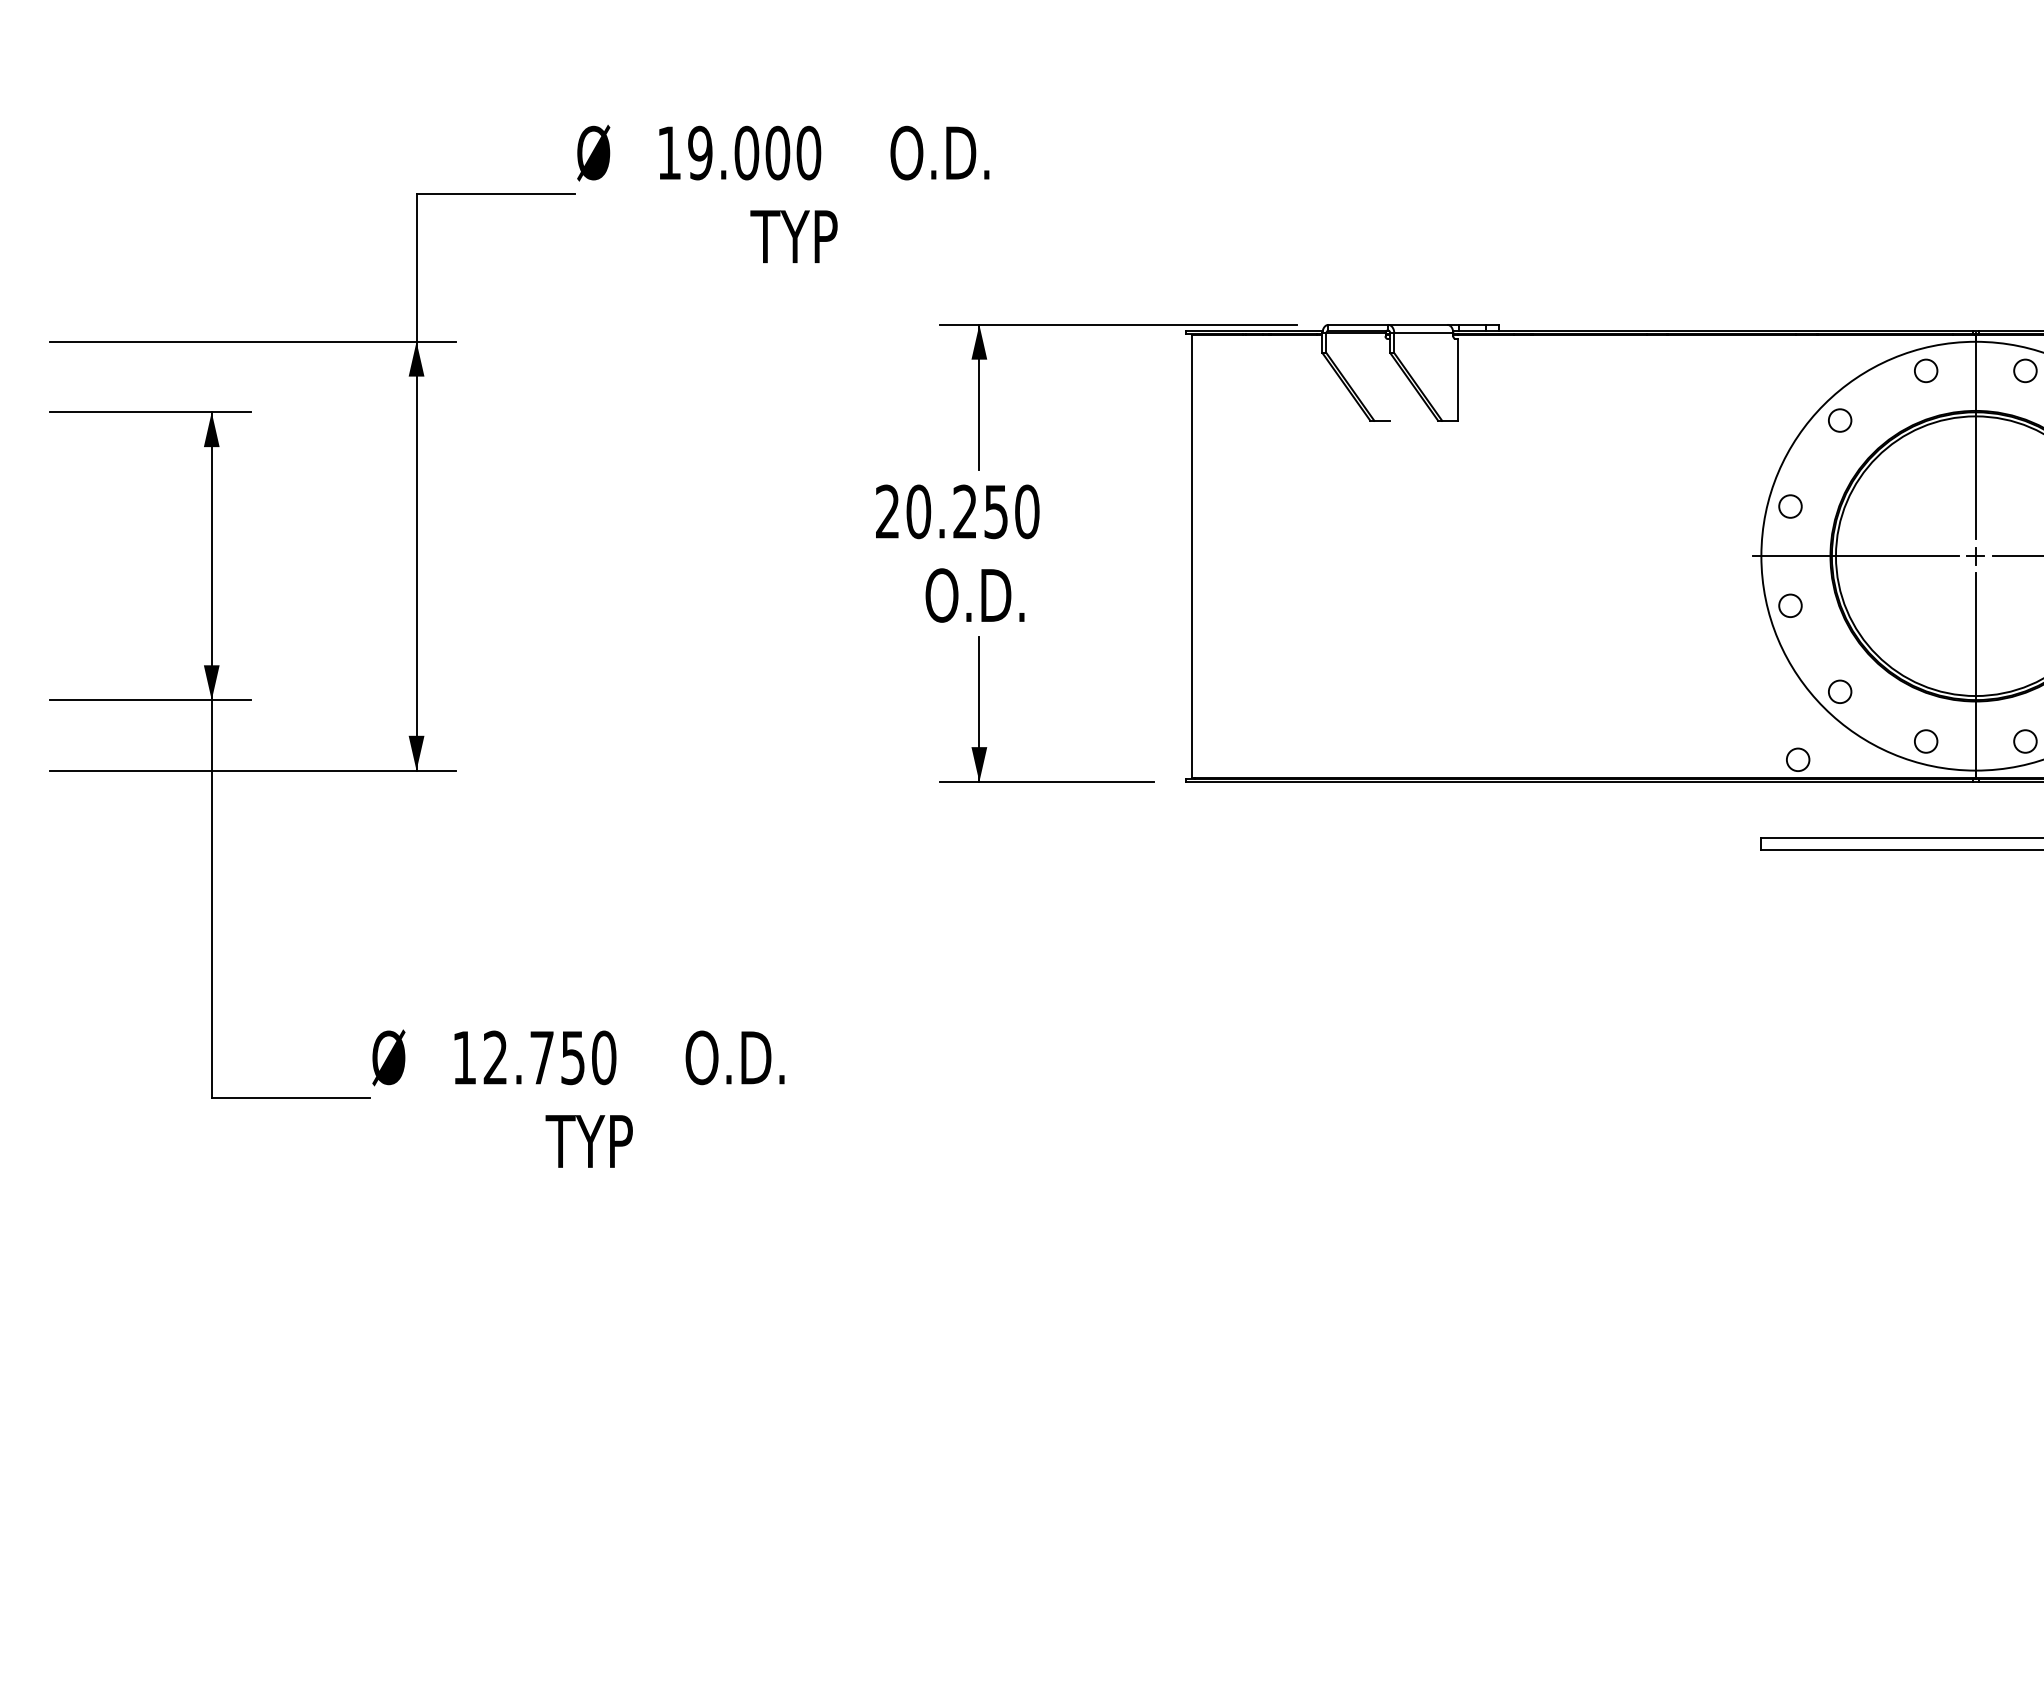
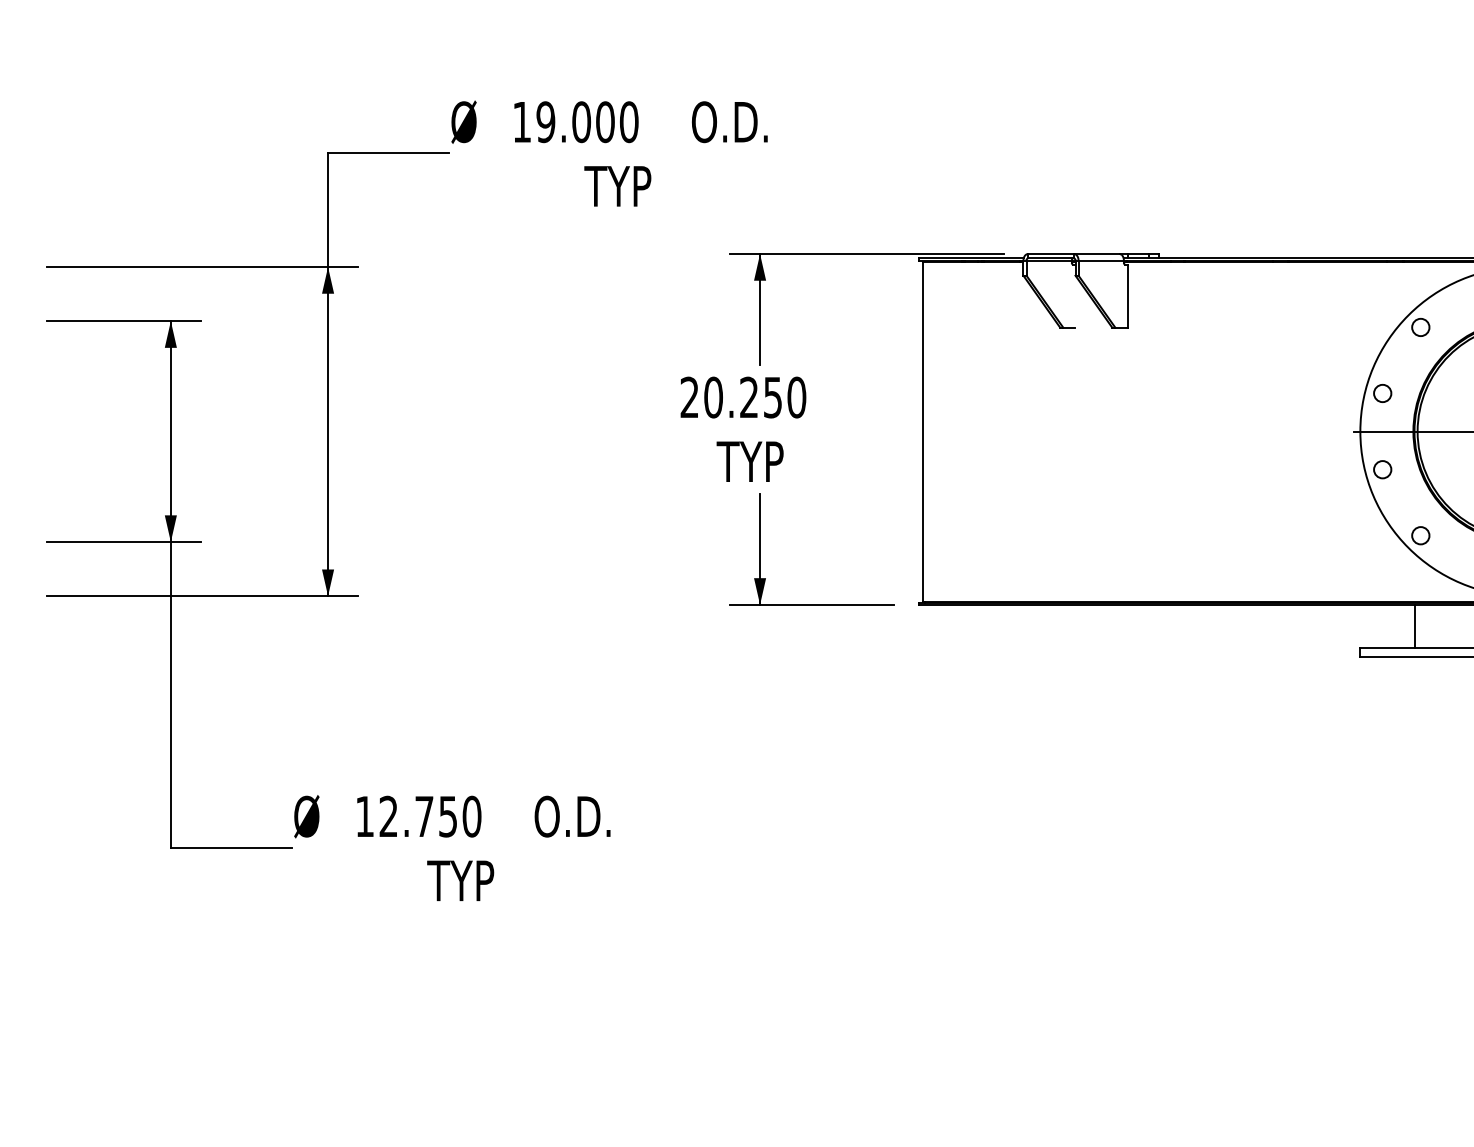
text: (973, 595) -> (755, 461), O.D. -> TYP
circle: (1798, 759) -> (1388, 587), removed
line: (1831, 809) -> (1414, 626), added

